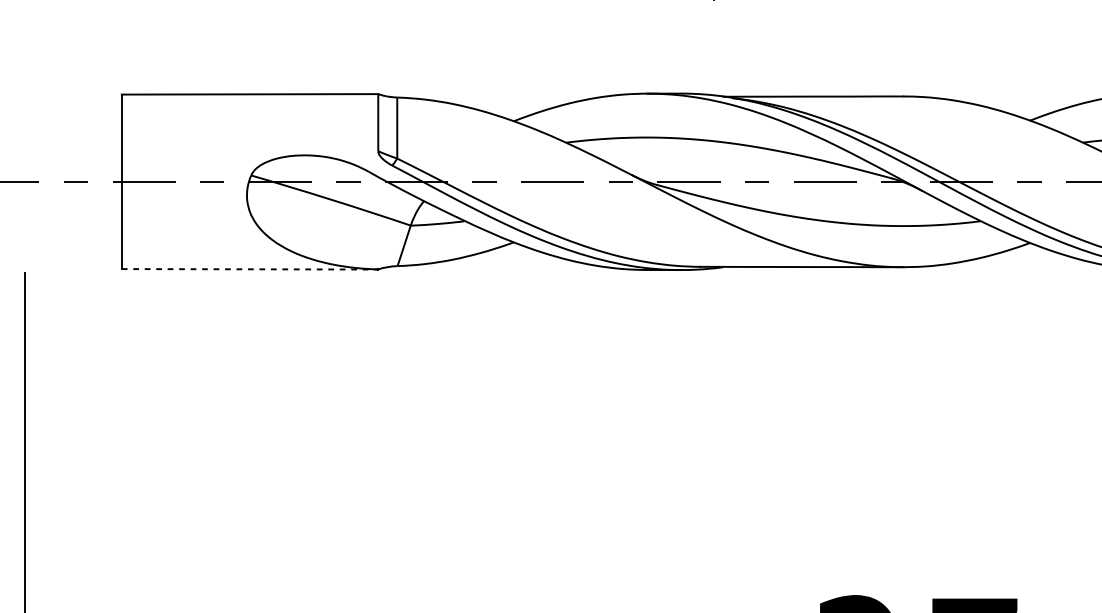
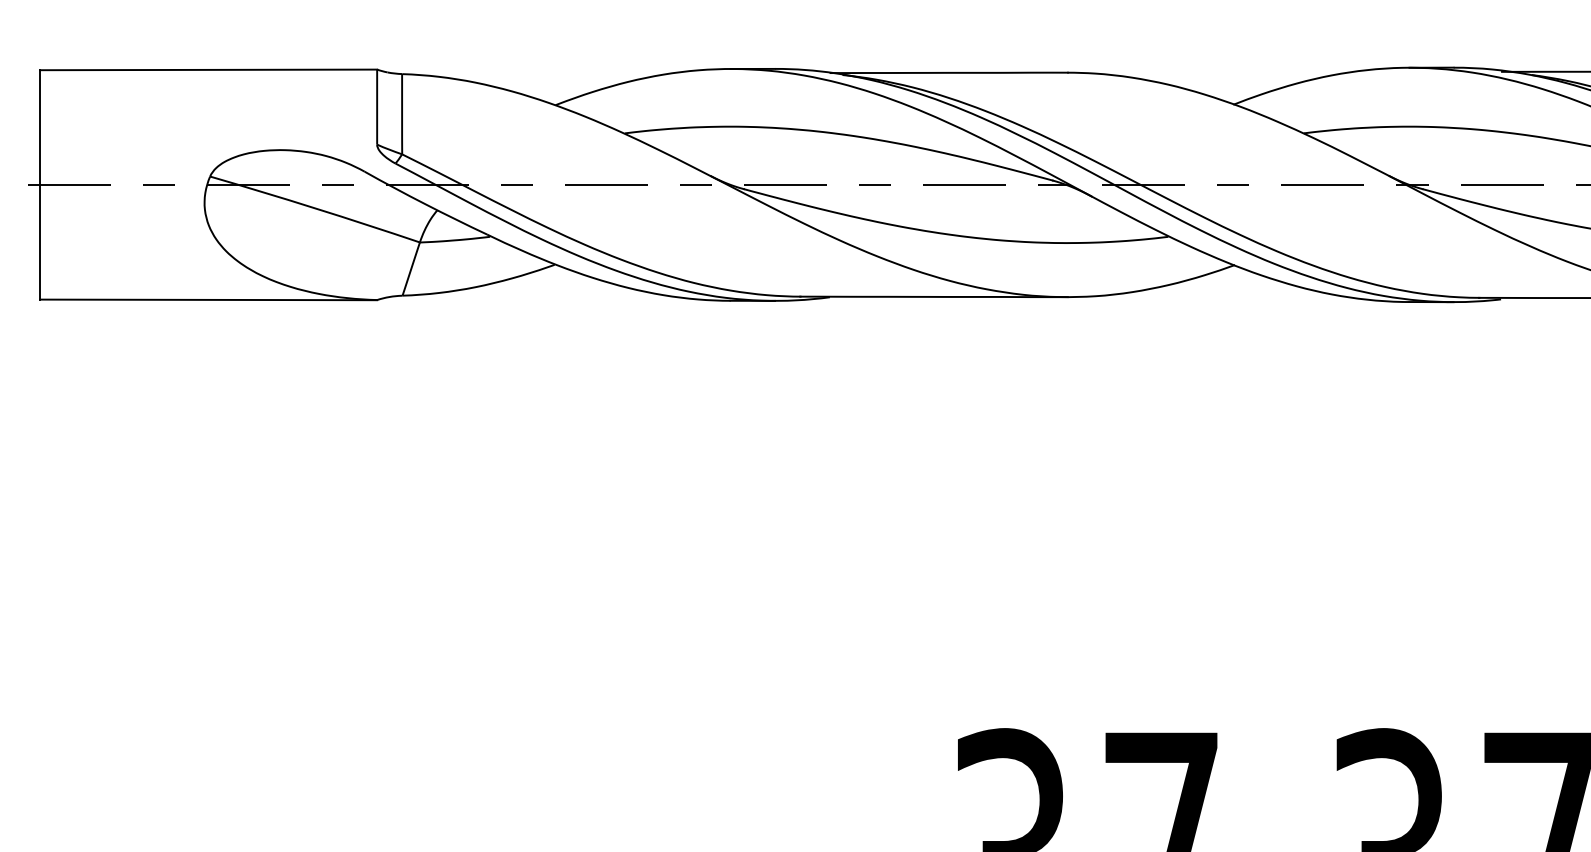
line: (249, 269) -> (208, 299), dashed -> solid

